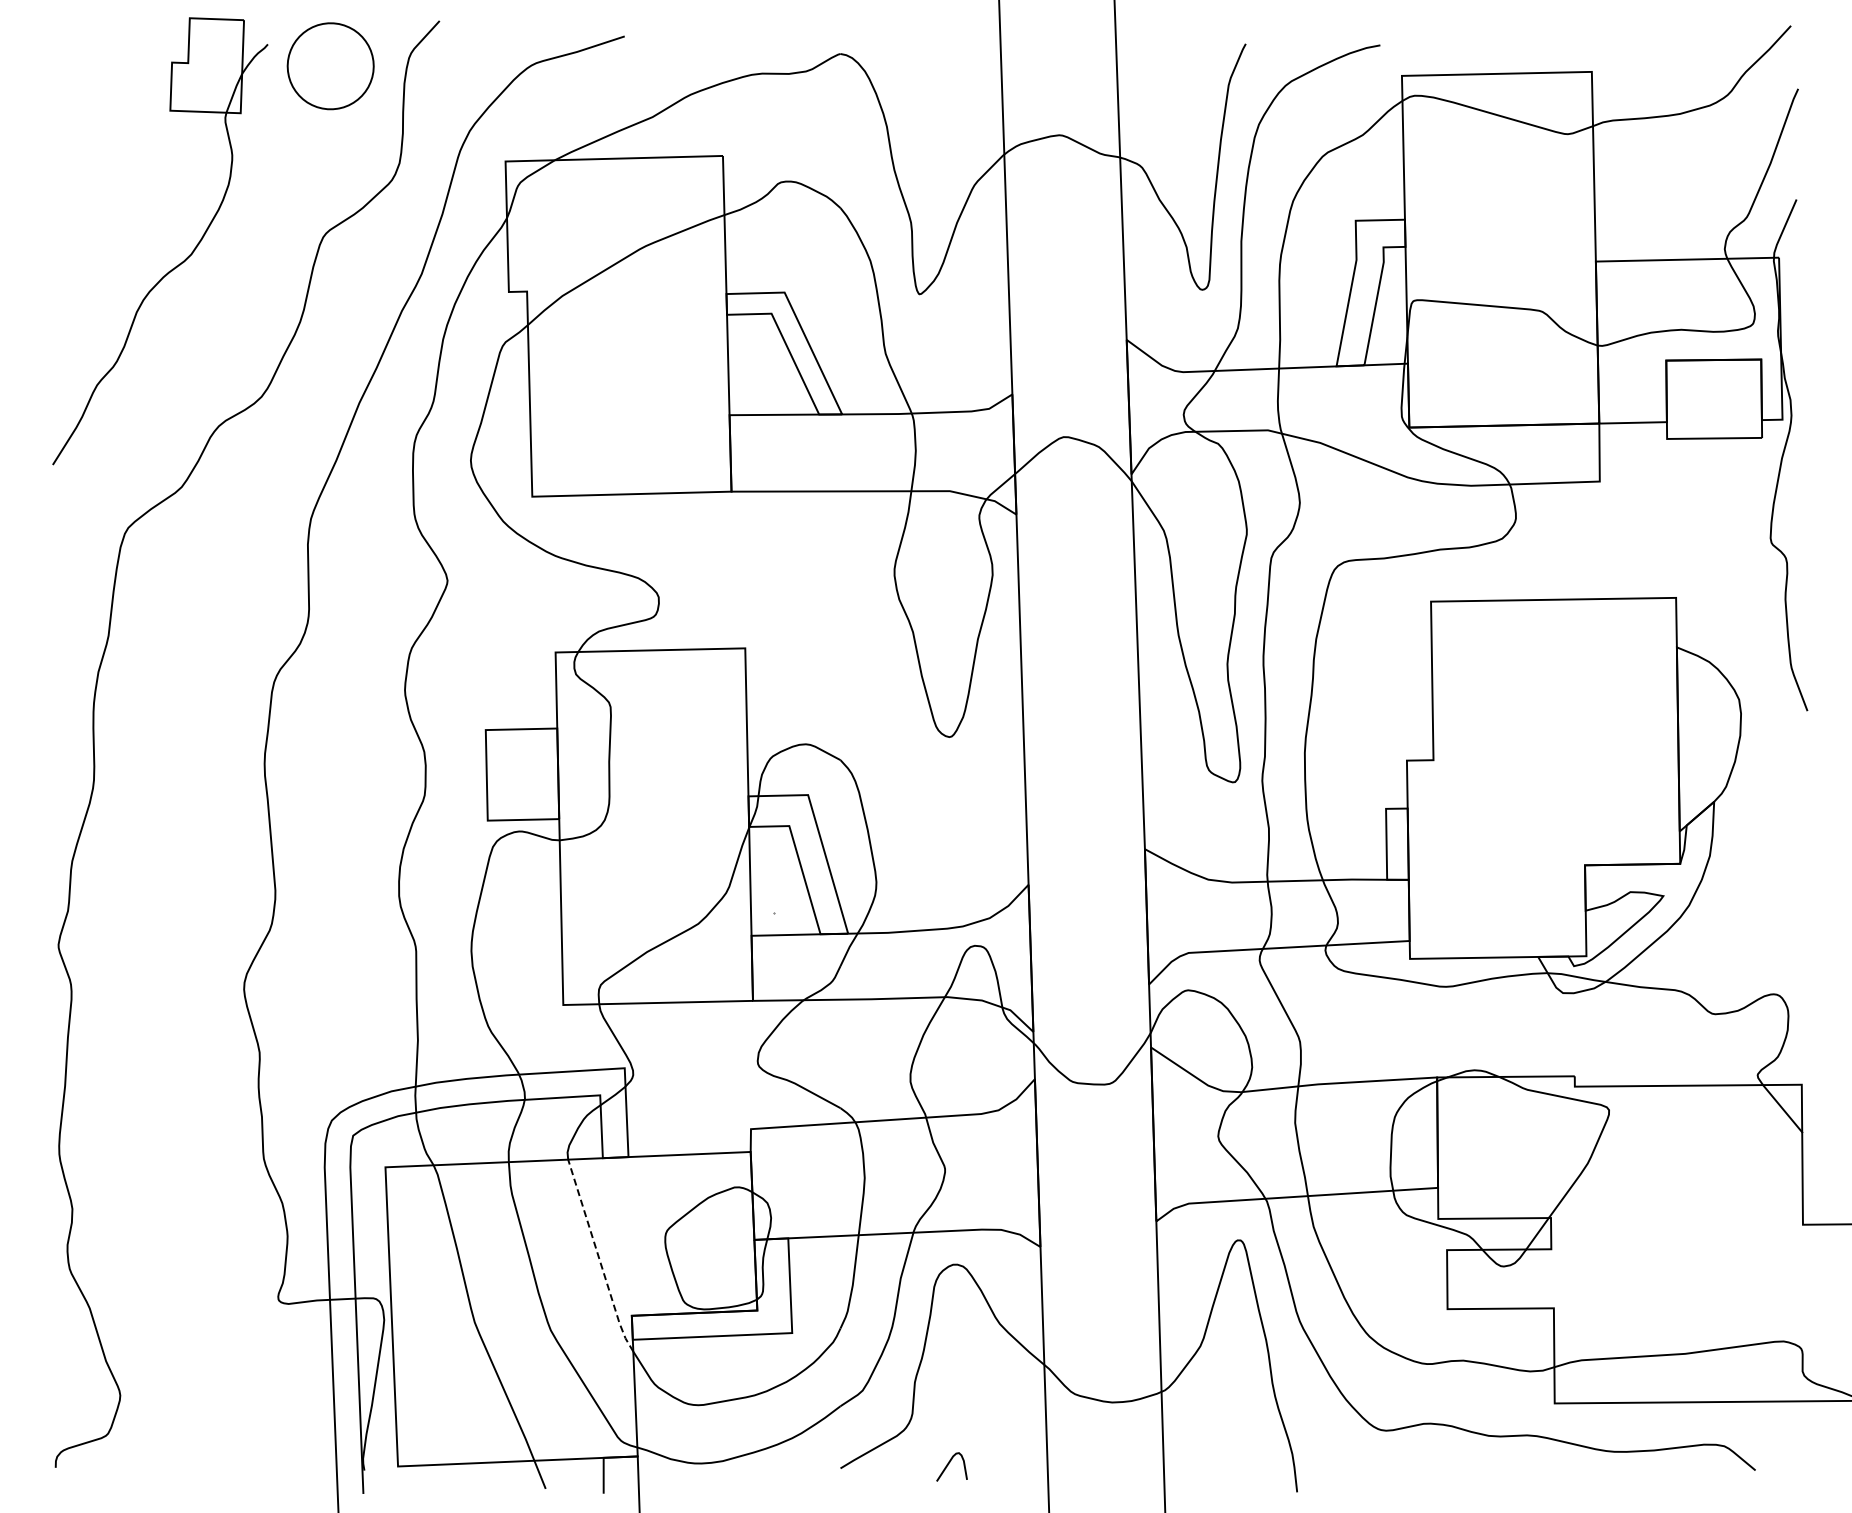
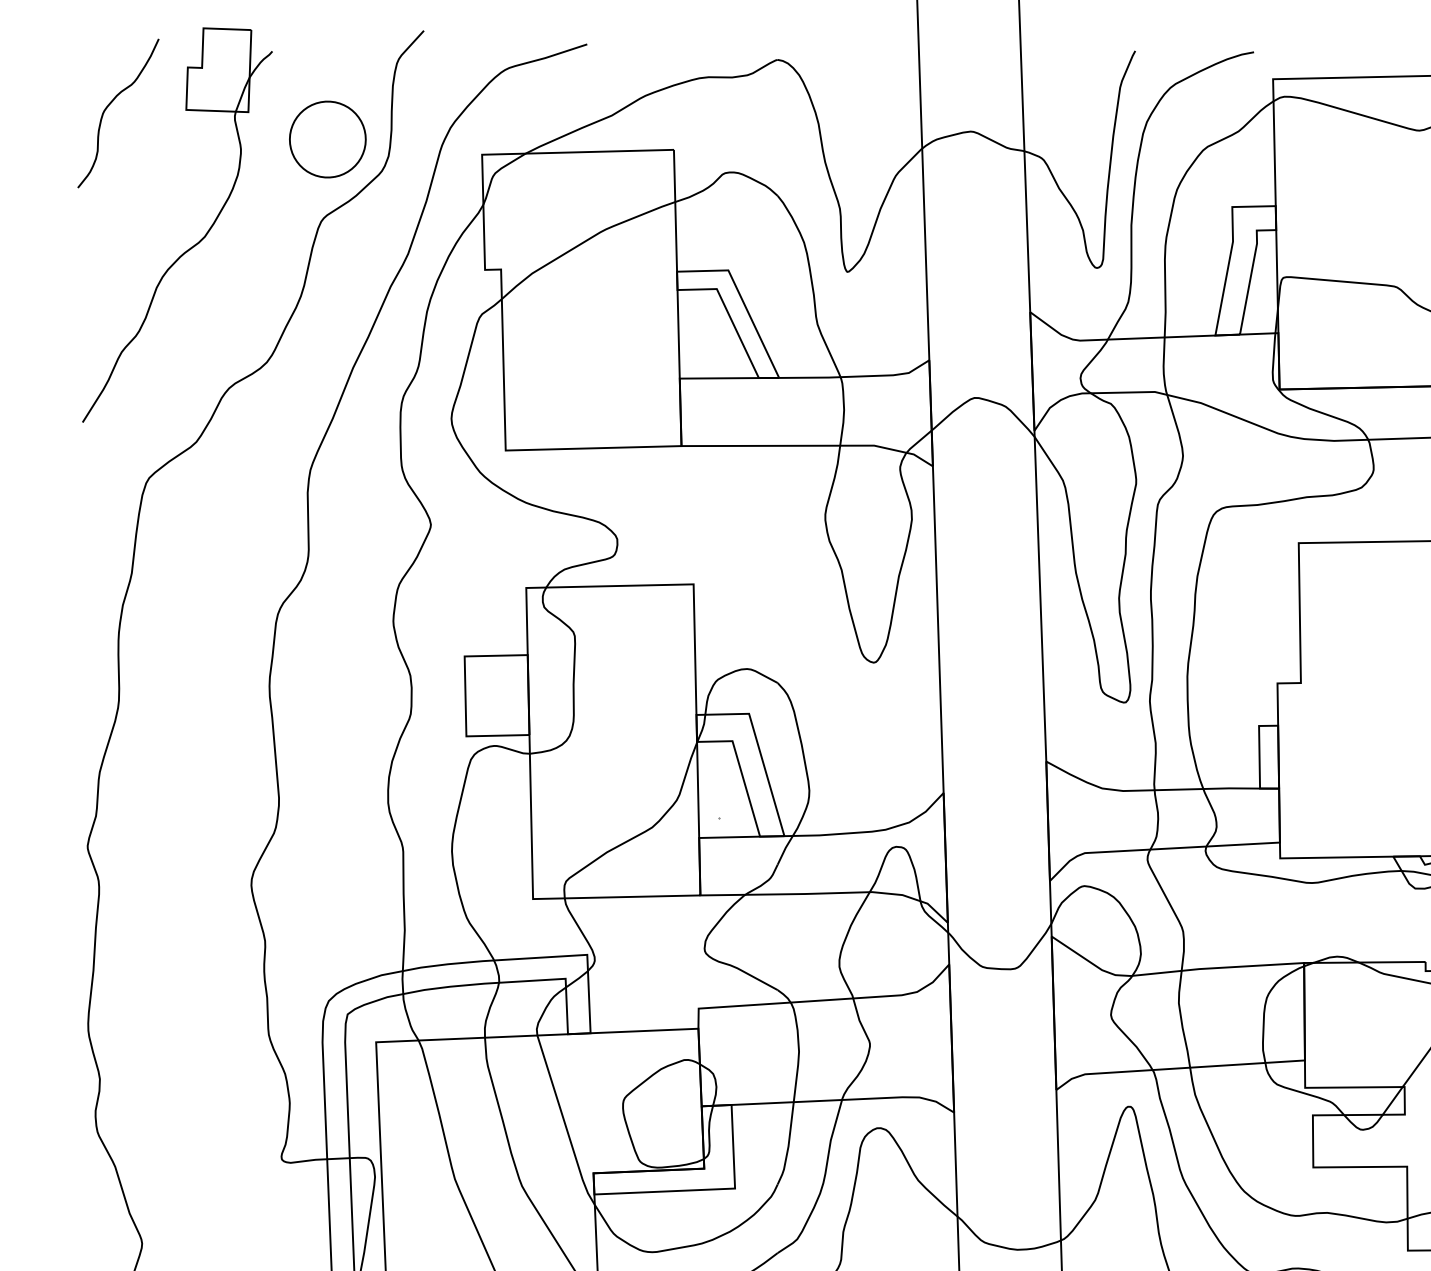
part: (330, 66) -> (327, 139), moved
curve: (84, 104) -> (110, 104), added
line: (598, 1257) -> (564, 1121), dashed -> solid

